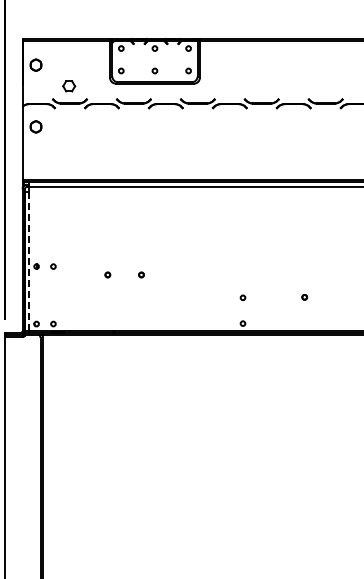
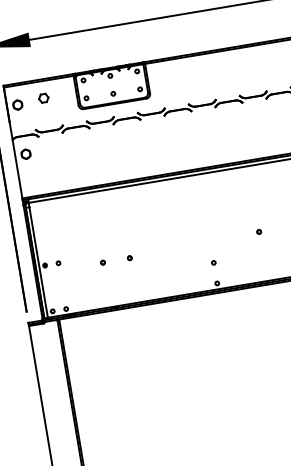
part: (69, 86) -> (44, 98), moved
line: (29, 262) -> (38, 263), dashed -> solid
part: (304, 297) -> (259, 232), moved

